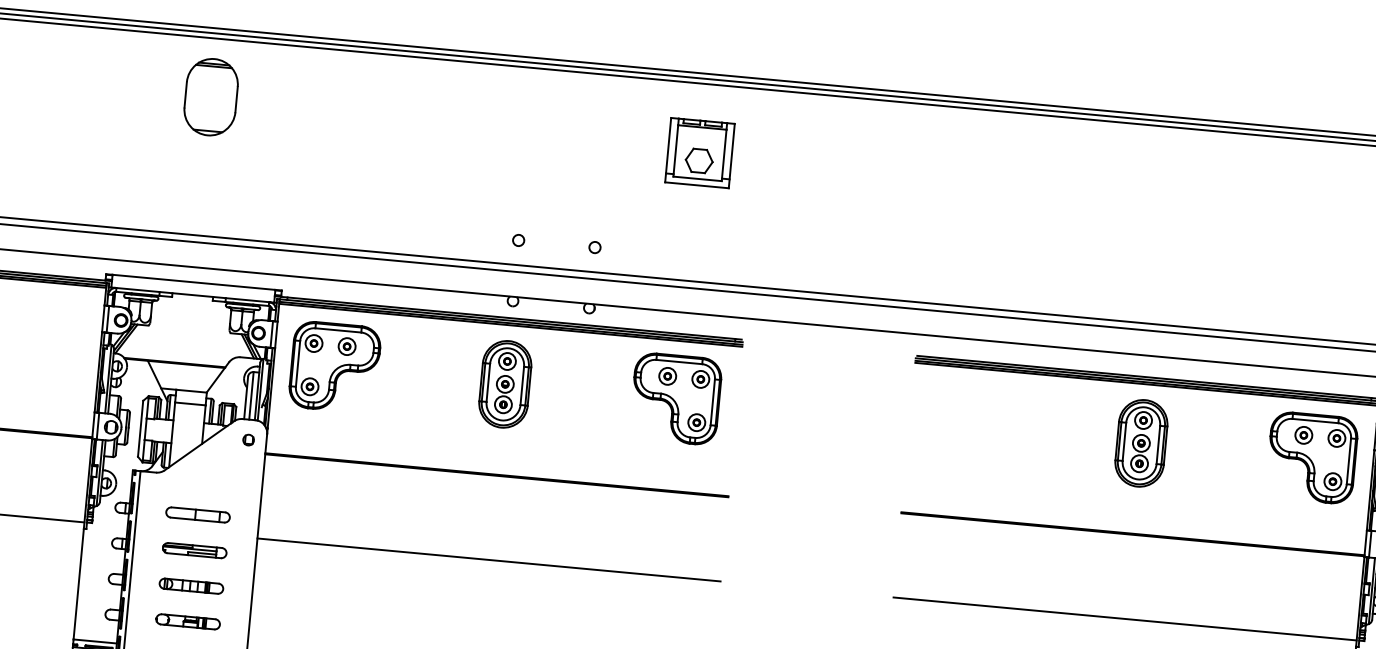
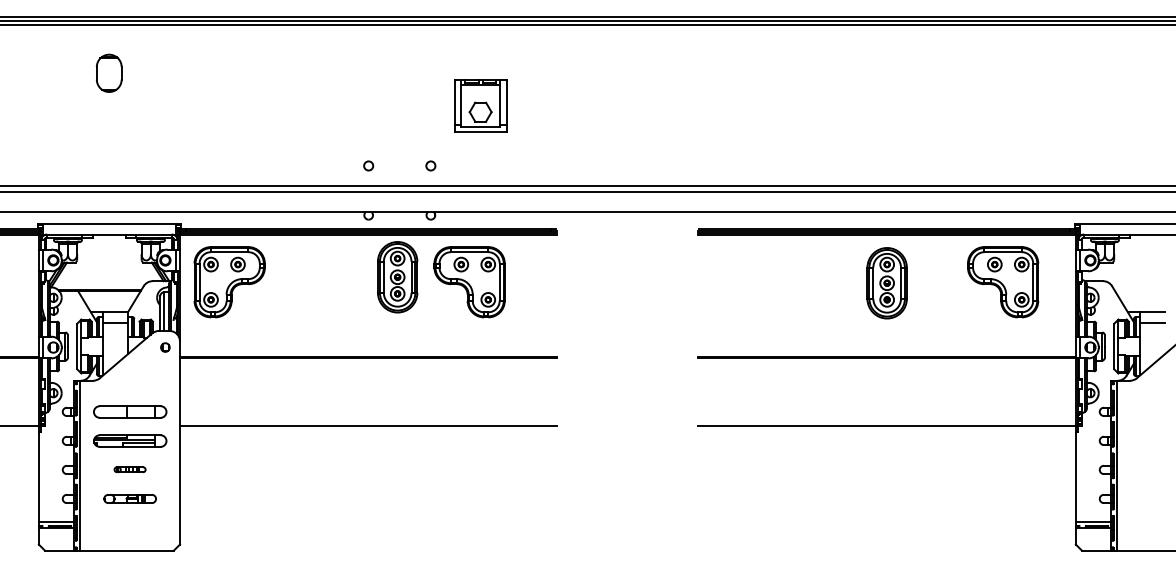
part: (210, 97) -> (108, 73), size x0.6
part: (699, 152) -> (480, 105), moved
part: (505, 384) -> (397, 277), moved
part: (675, 399) -> (469, 282), moved
part: (1312, 458) -> (1003, 282), moved
part: (197, 514) -> (129, 411), size x1.4
part: (193, 550) -> (129, 440), size x1.4
part: (190, 585) -> (129, 469), size x0.6

